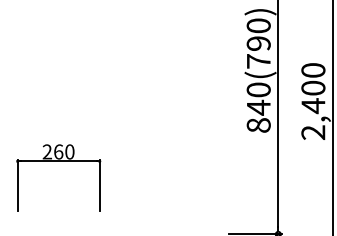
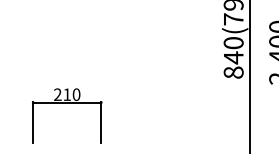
text: (58, 151) -> (67, 94), 260 -> 210

